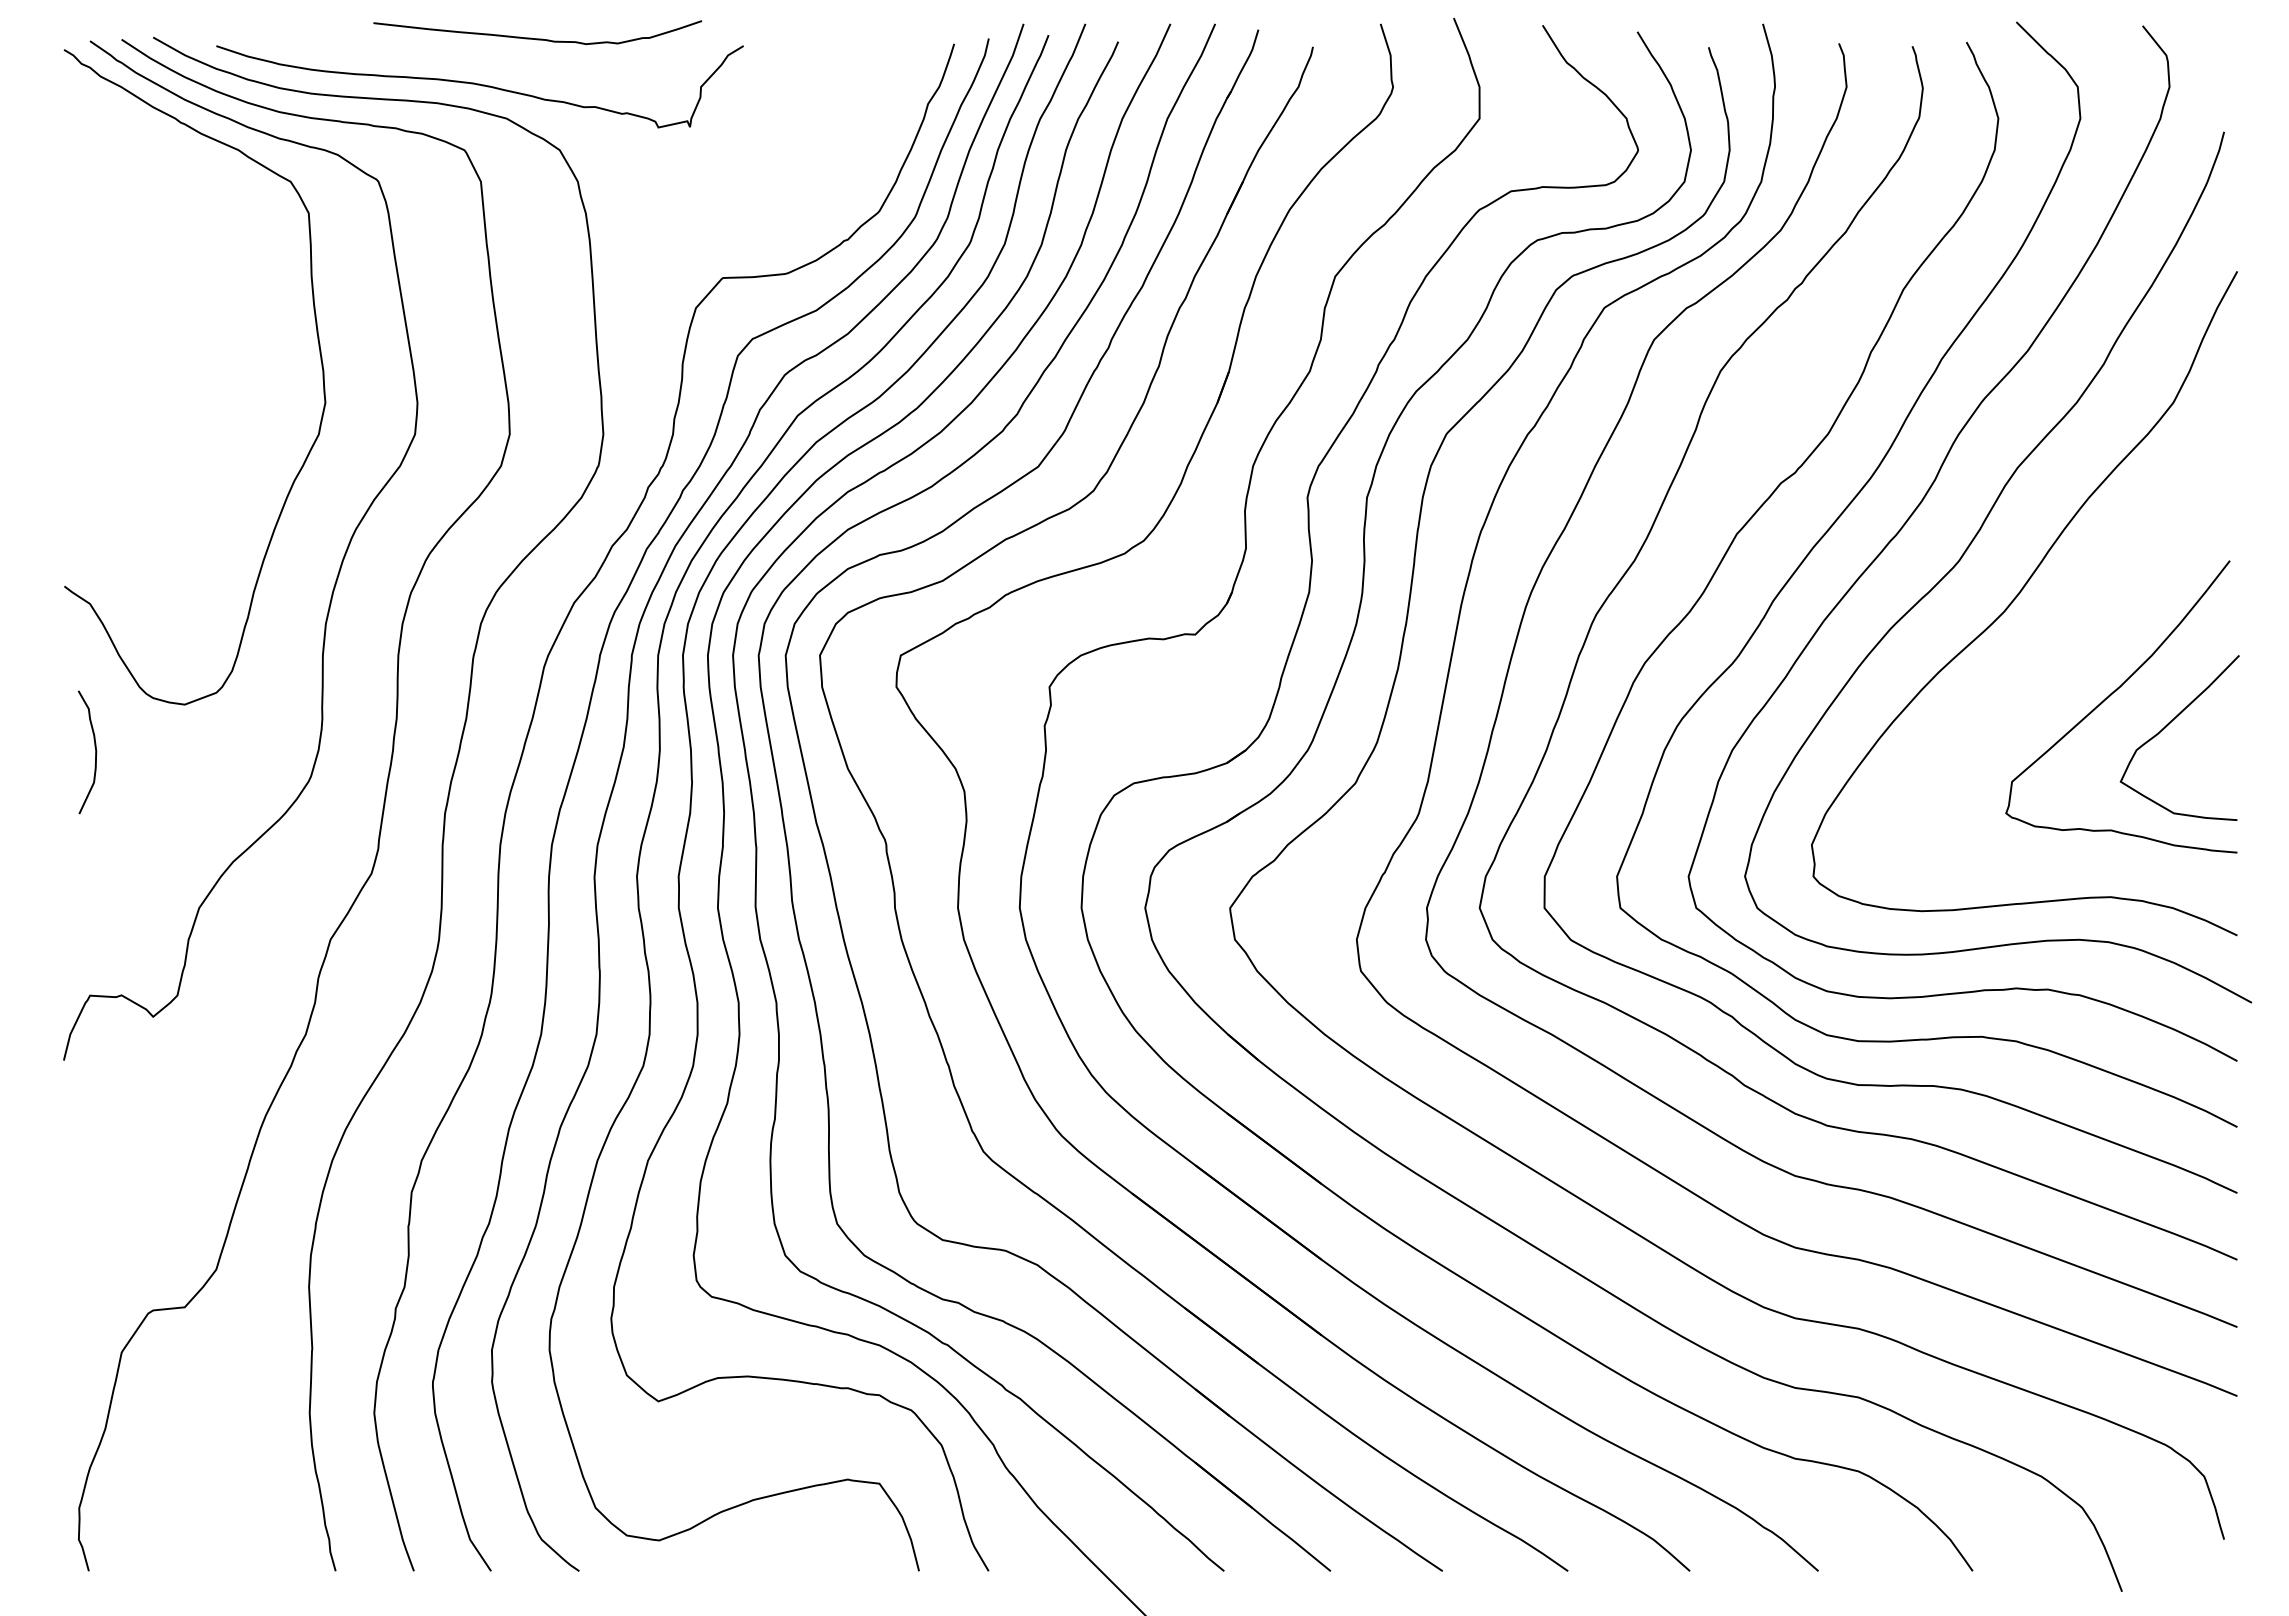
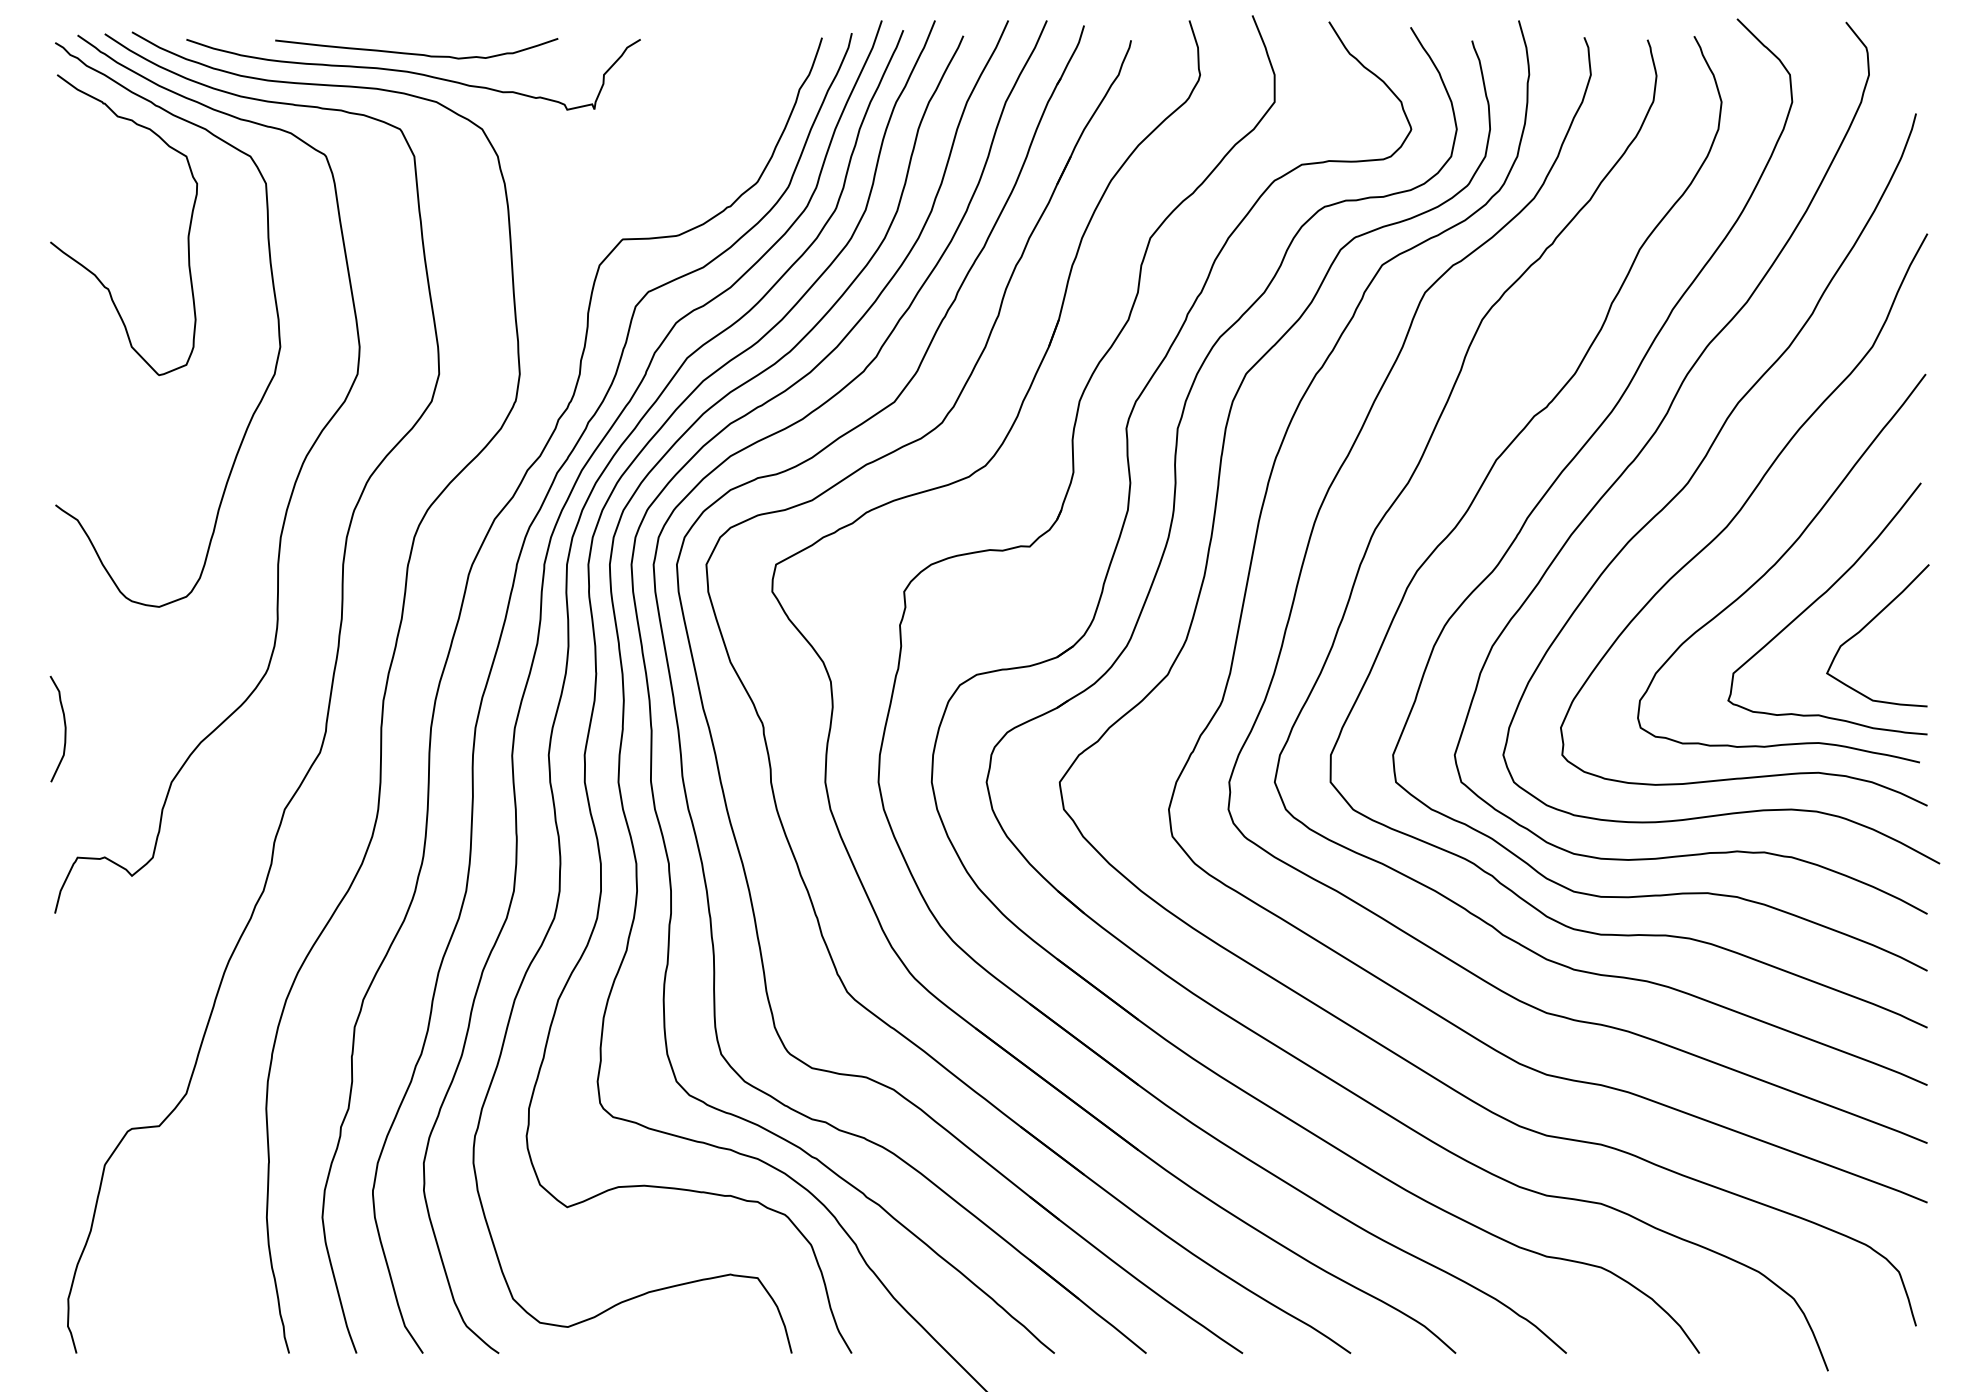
curve: (537, 38) -> (416, 53), moved
curve: (105, 314) -> (90, 270), added
curve: (2062, 654) -> (1776, 563), added
curve: (95, 752) -> (65, 729), moved

